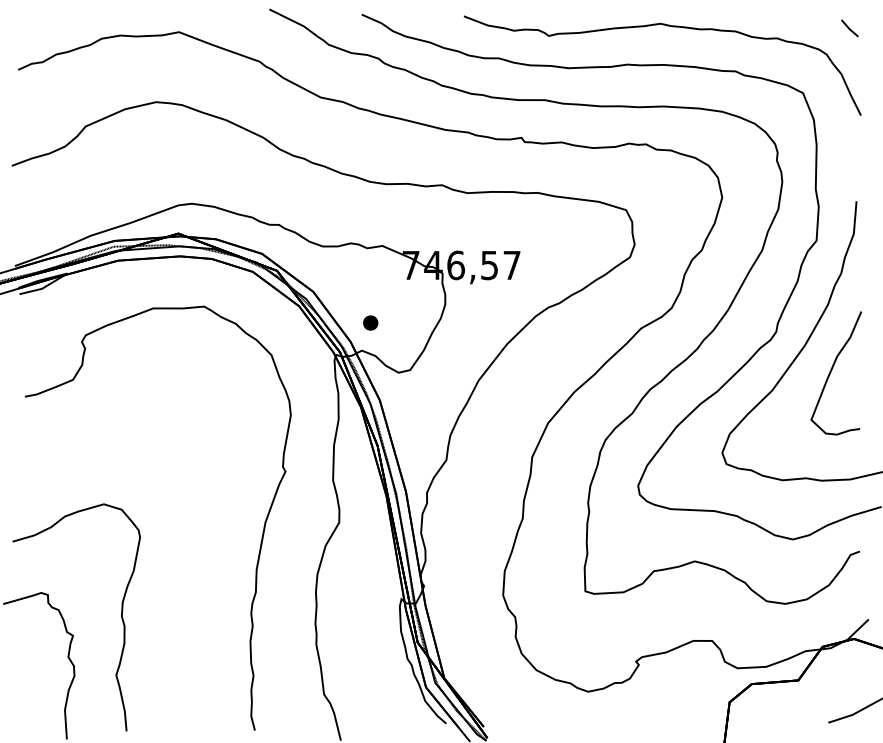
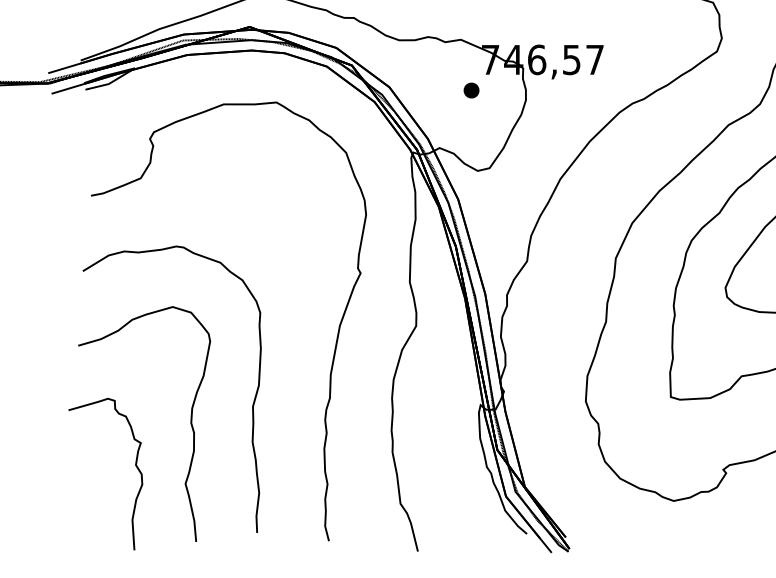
part: (370, 322) -> (471, 89), moved
part: (180, 599) -> (251, 405), added

